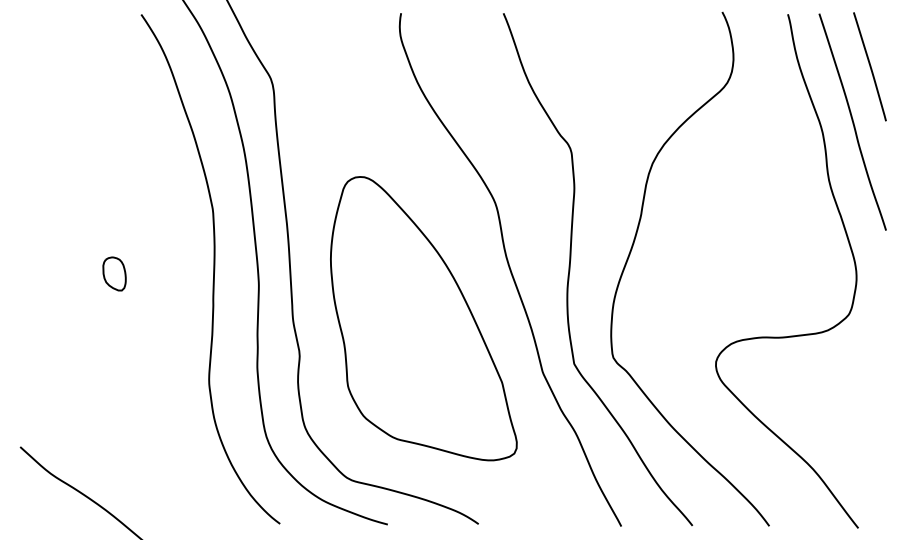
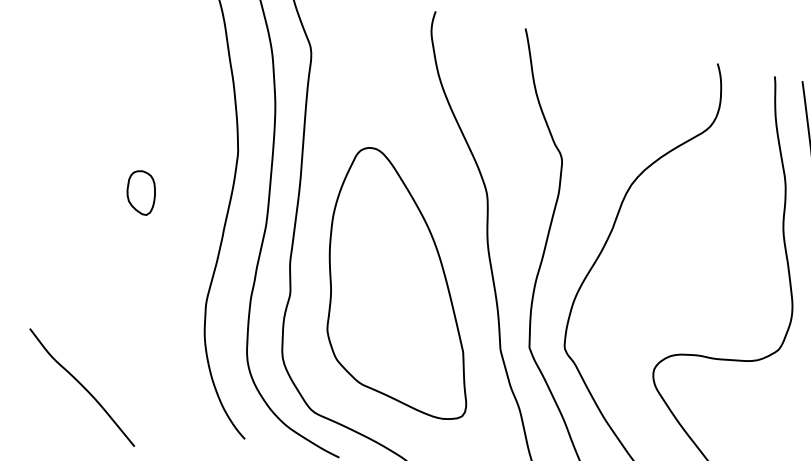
part: (114, 273) -> (141, 192), size x1.43

